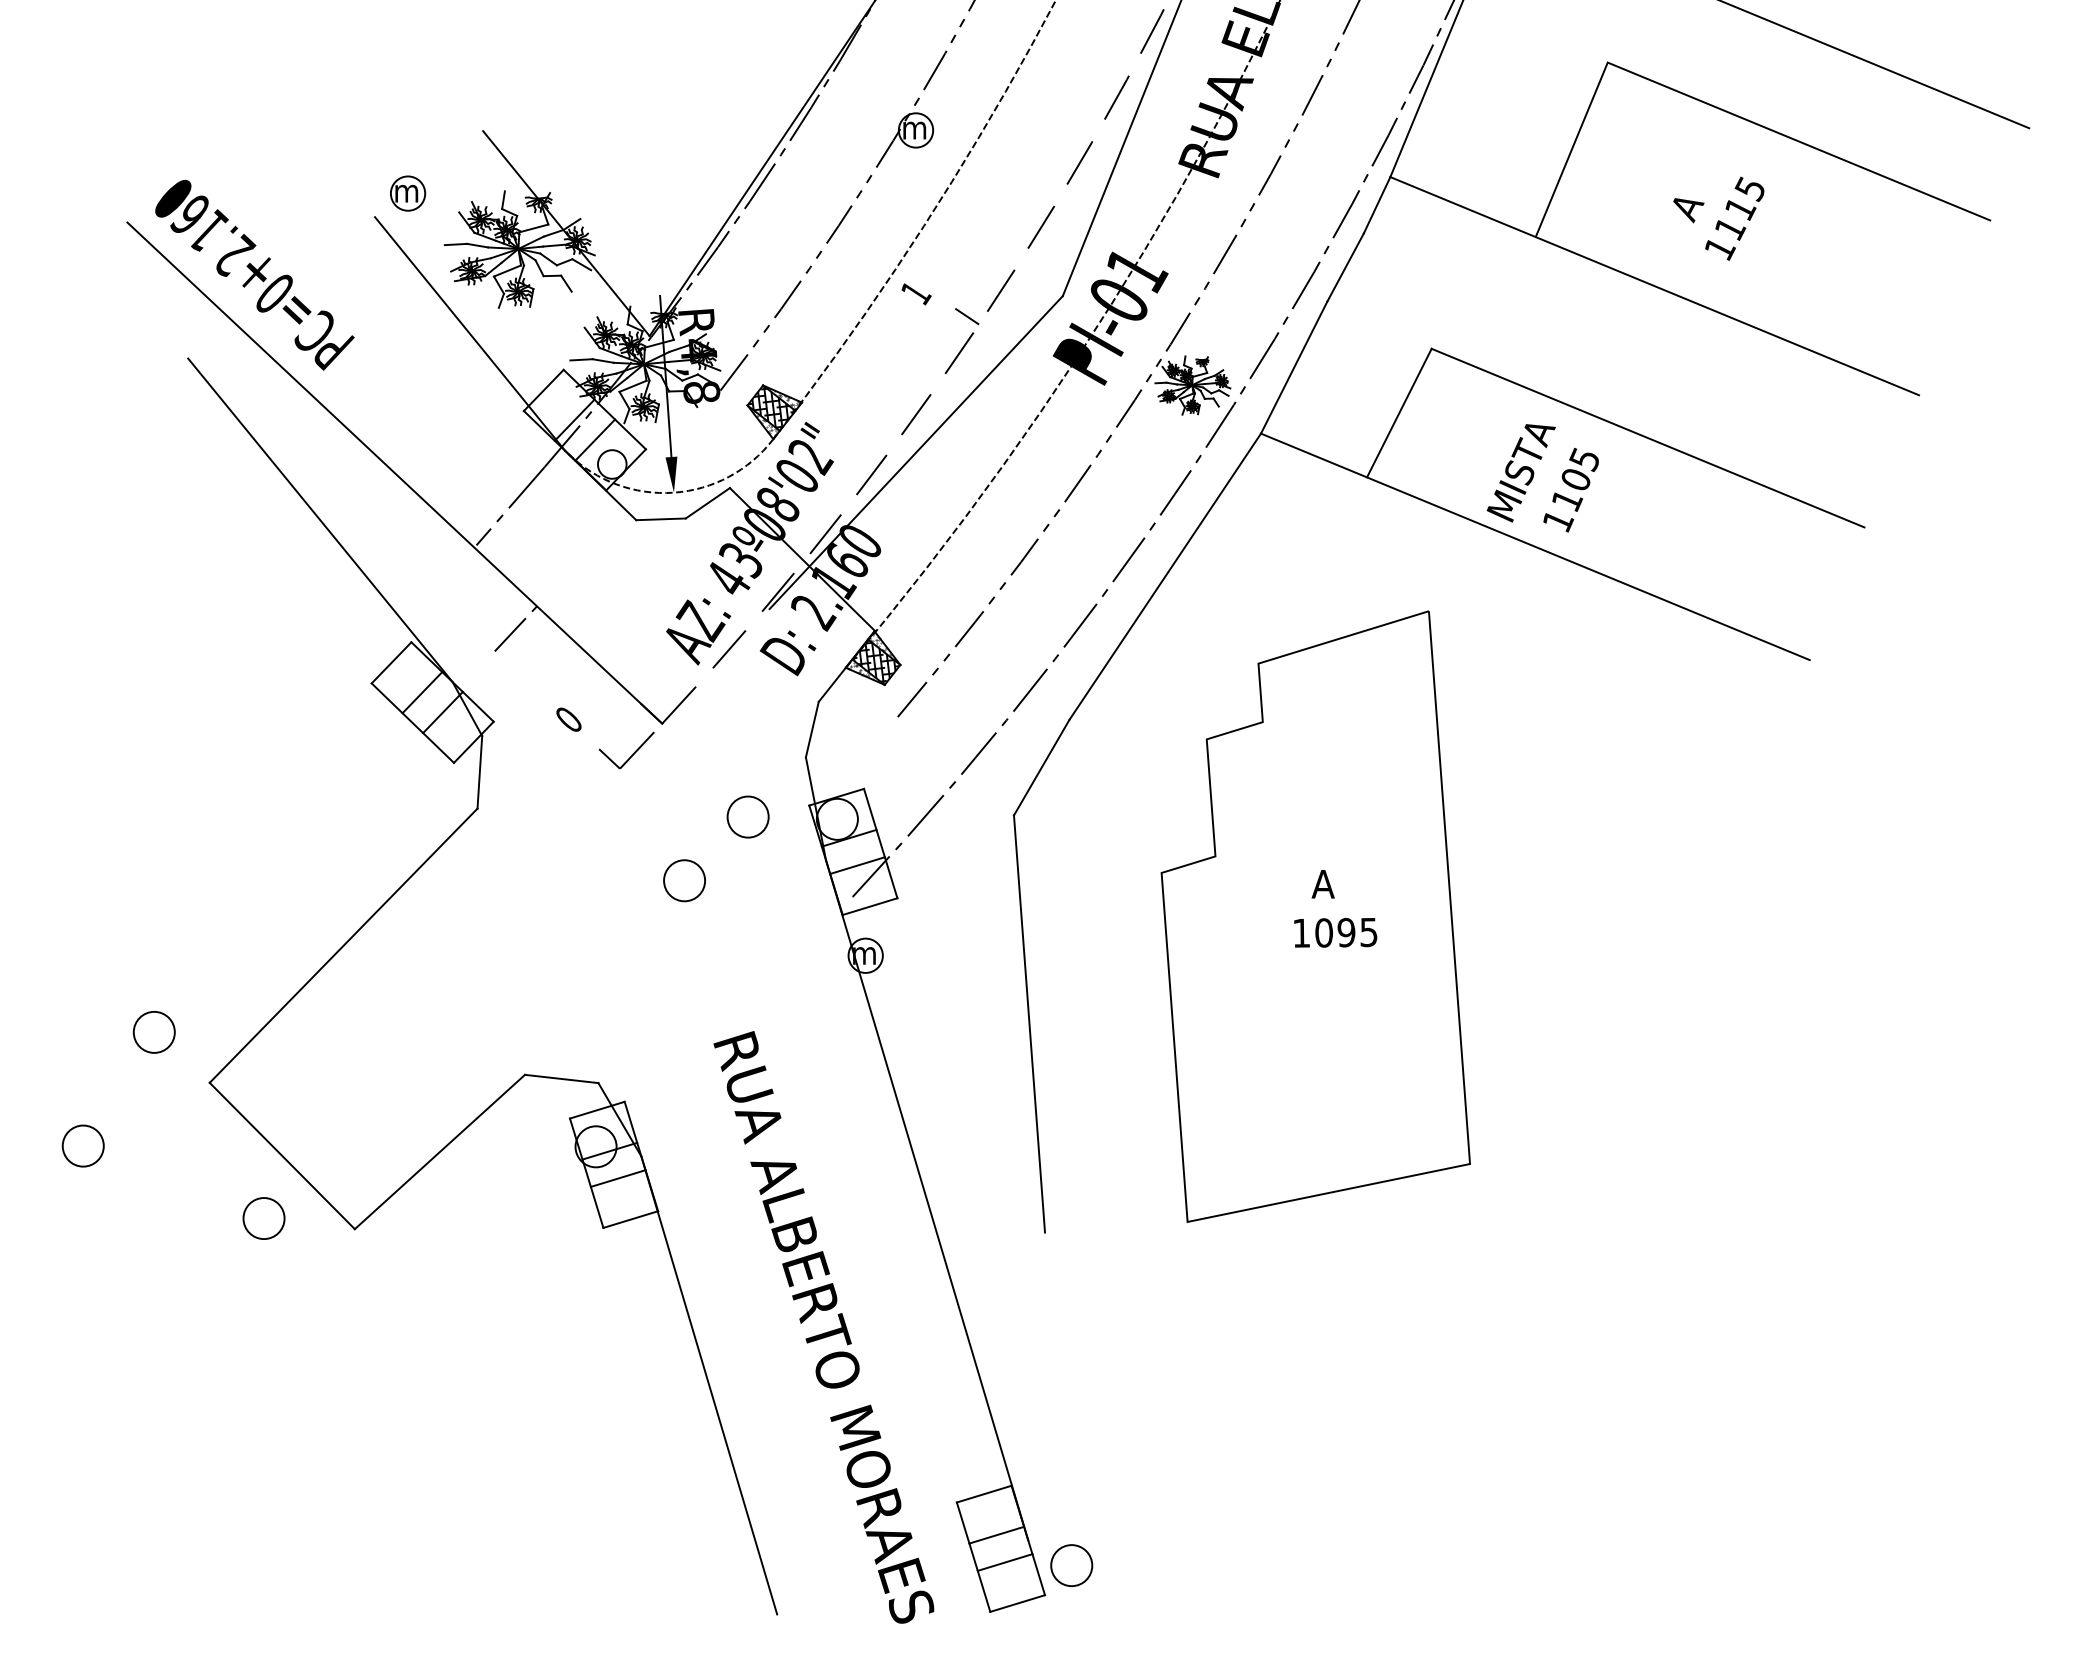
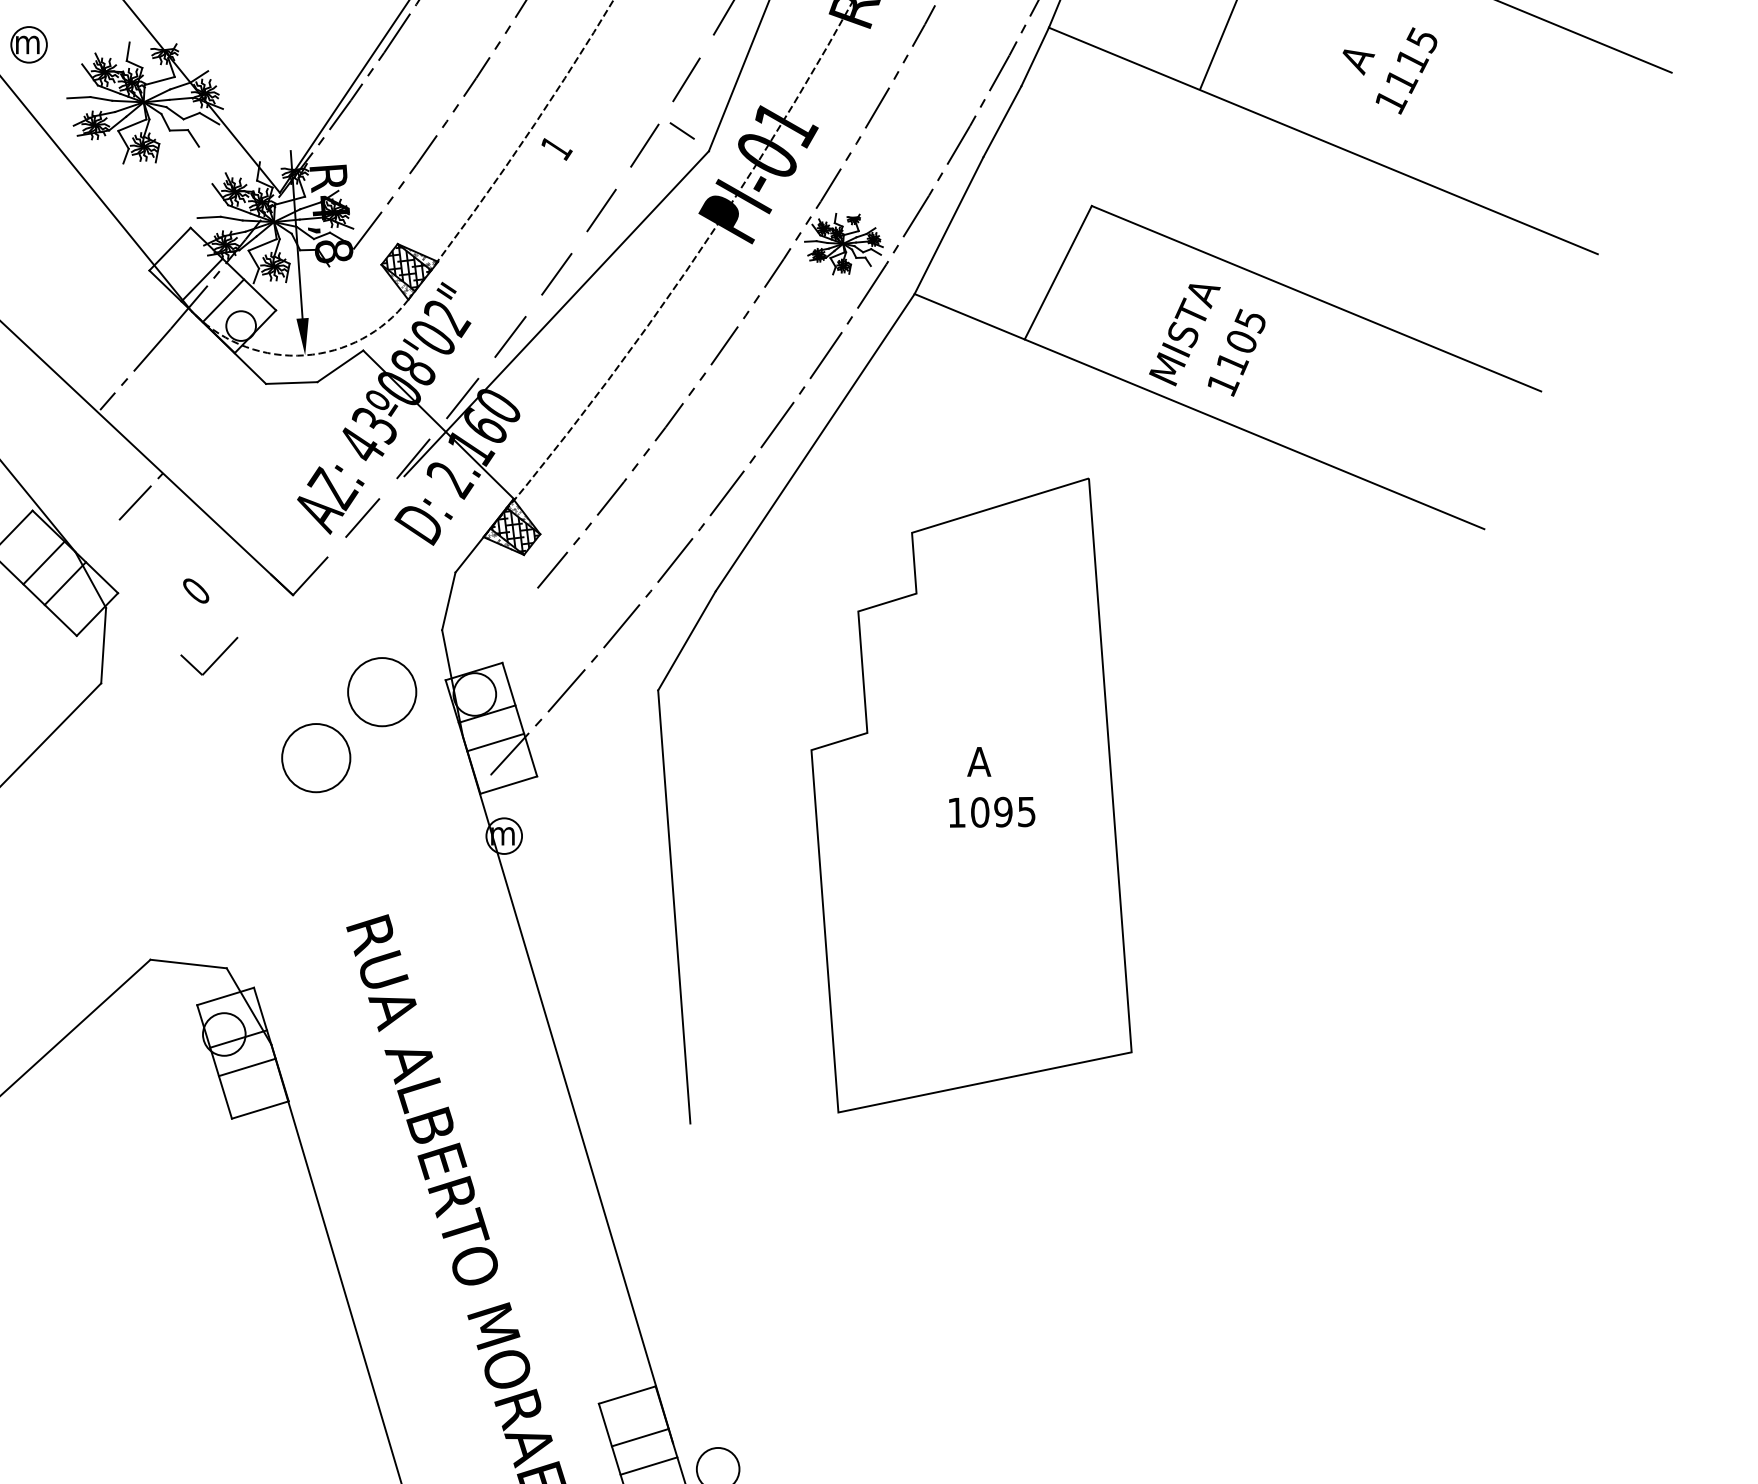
line: (967, 316) -> (682, 130), moved
part: (632, 753) -> (215, 659), moved
circle: (747, 816) -> (381, 691), size x1.6
circle: (684, 880) -> (316, 757), size x1.6

